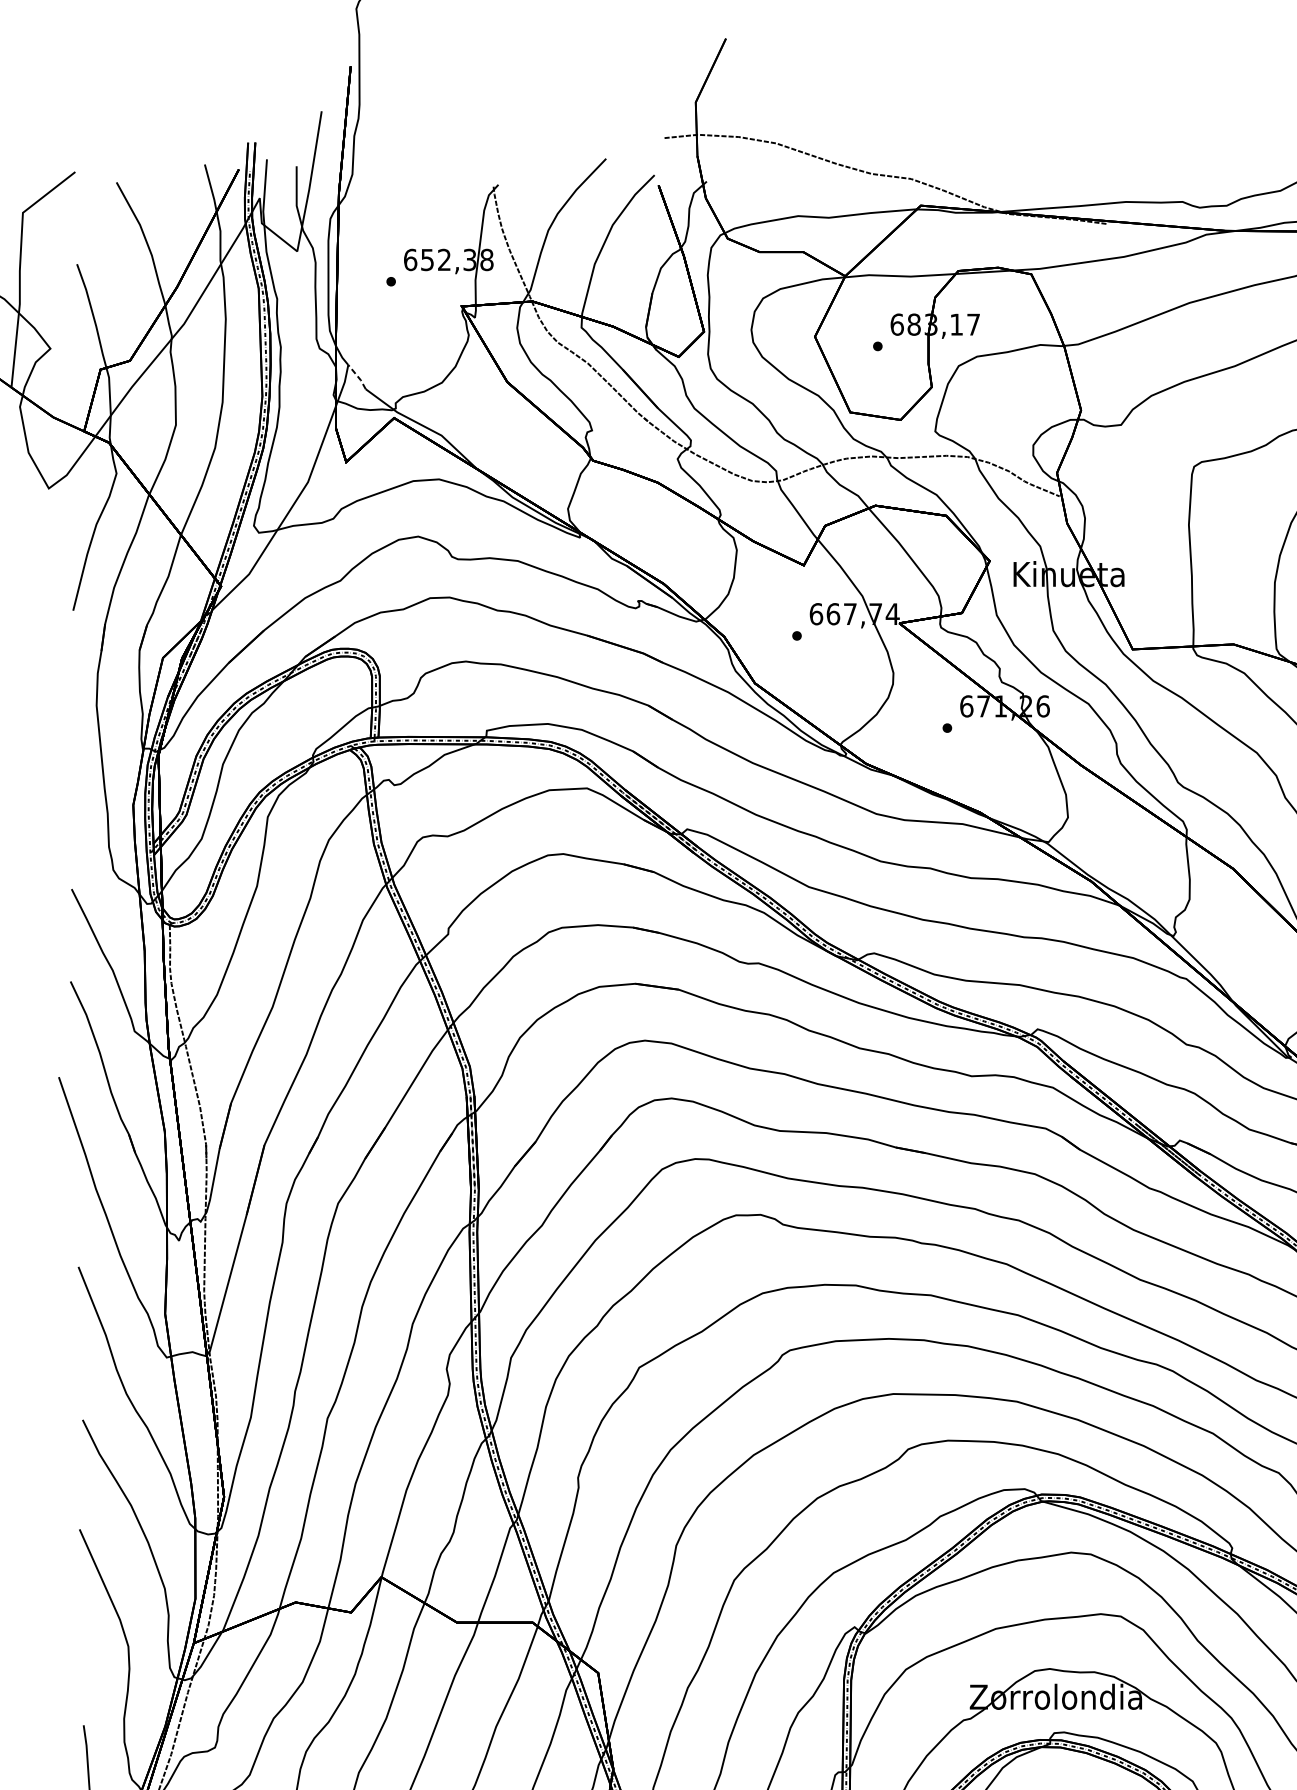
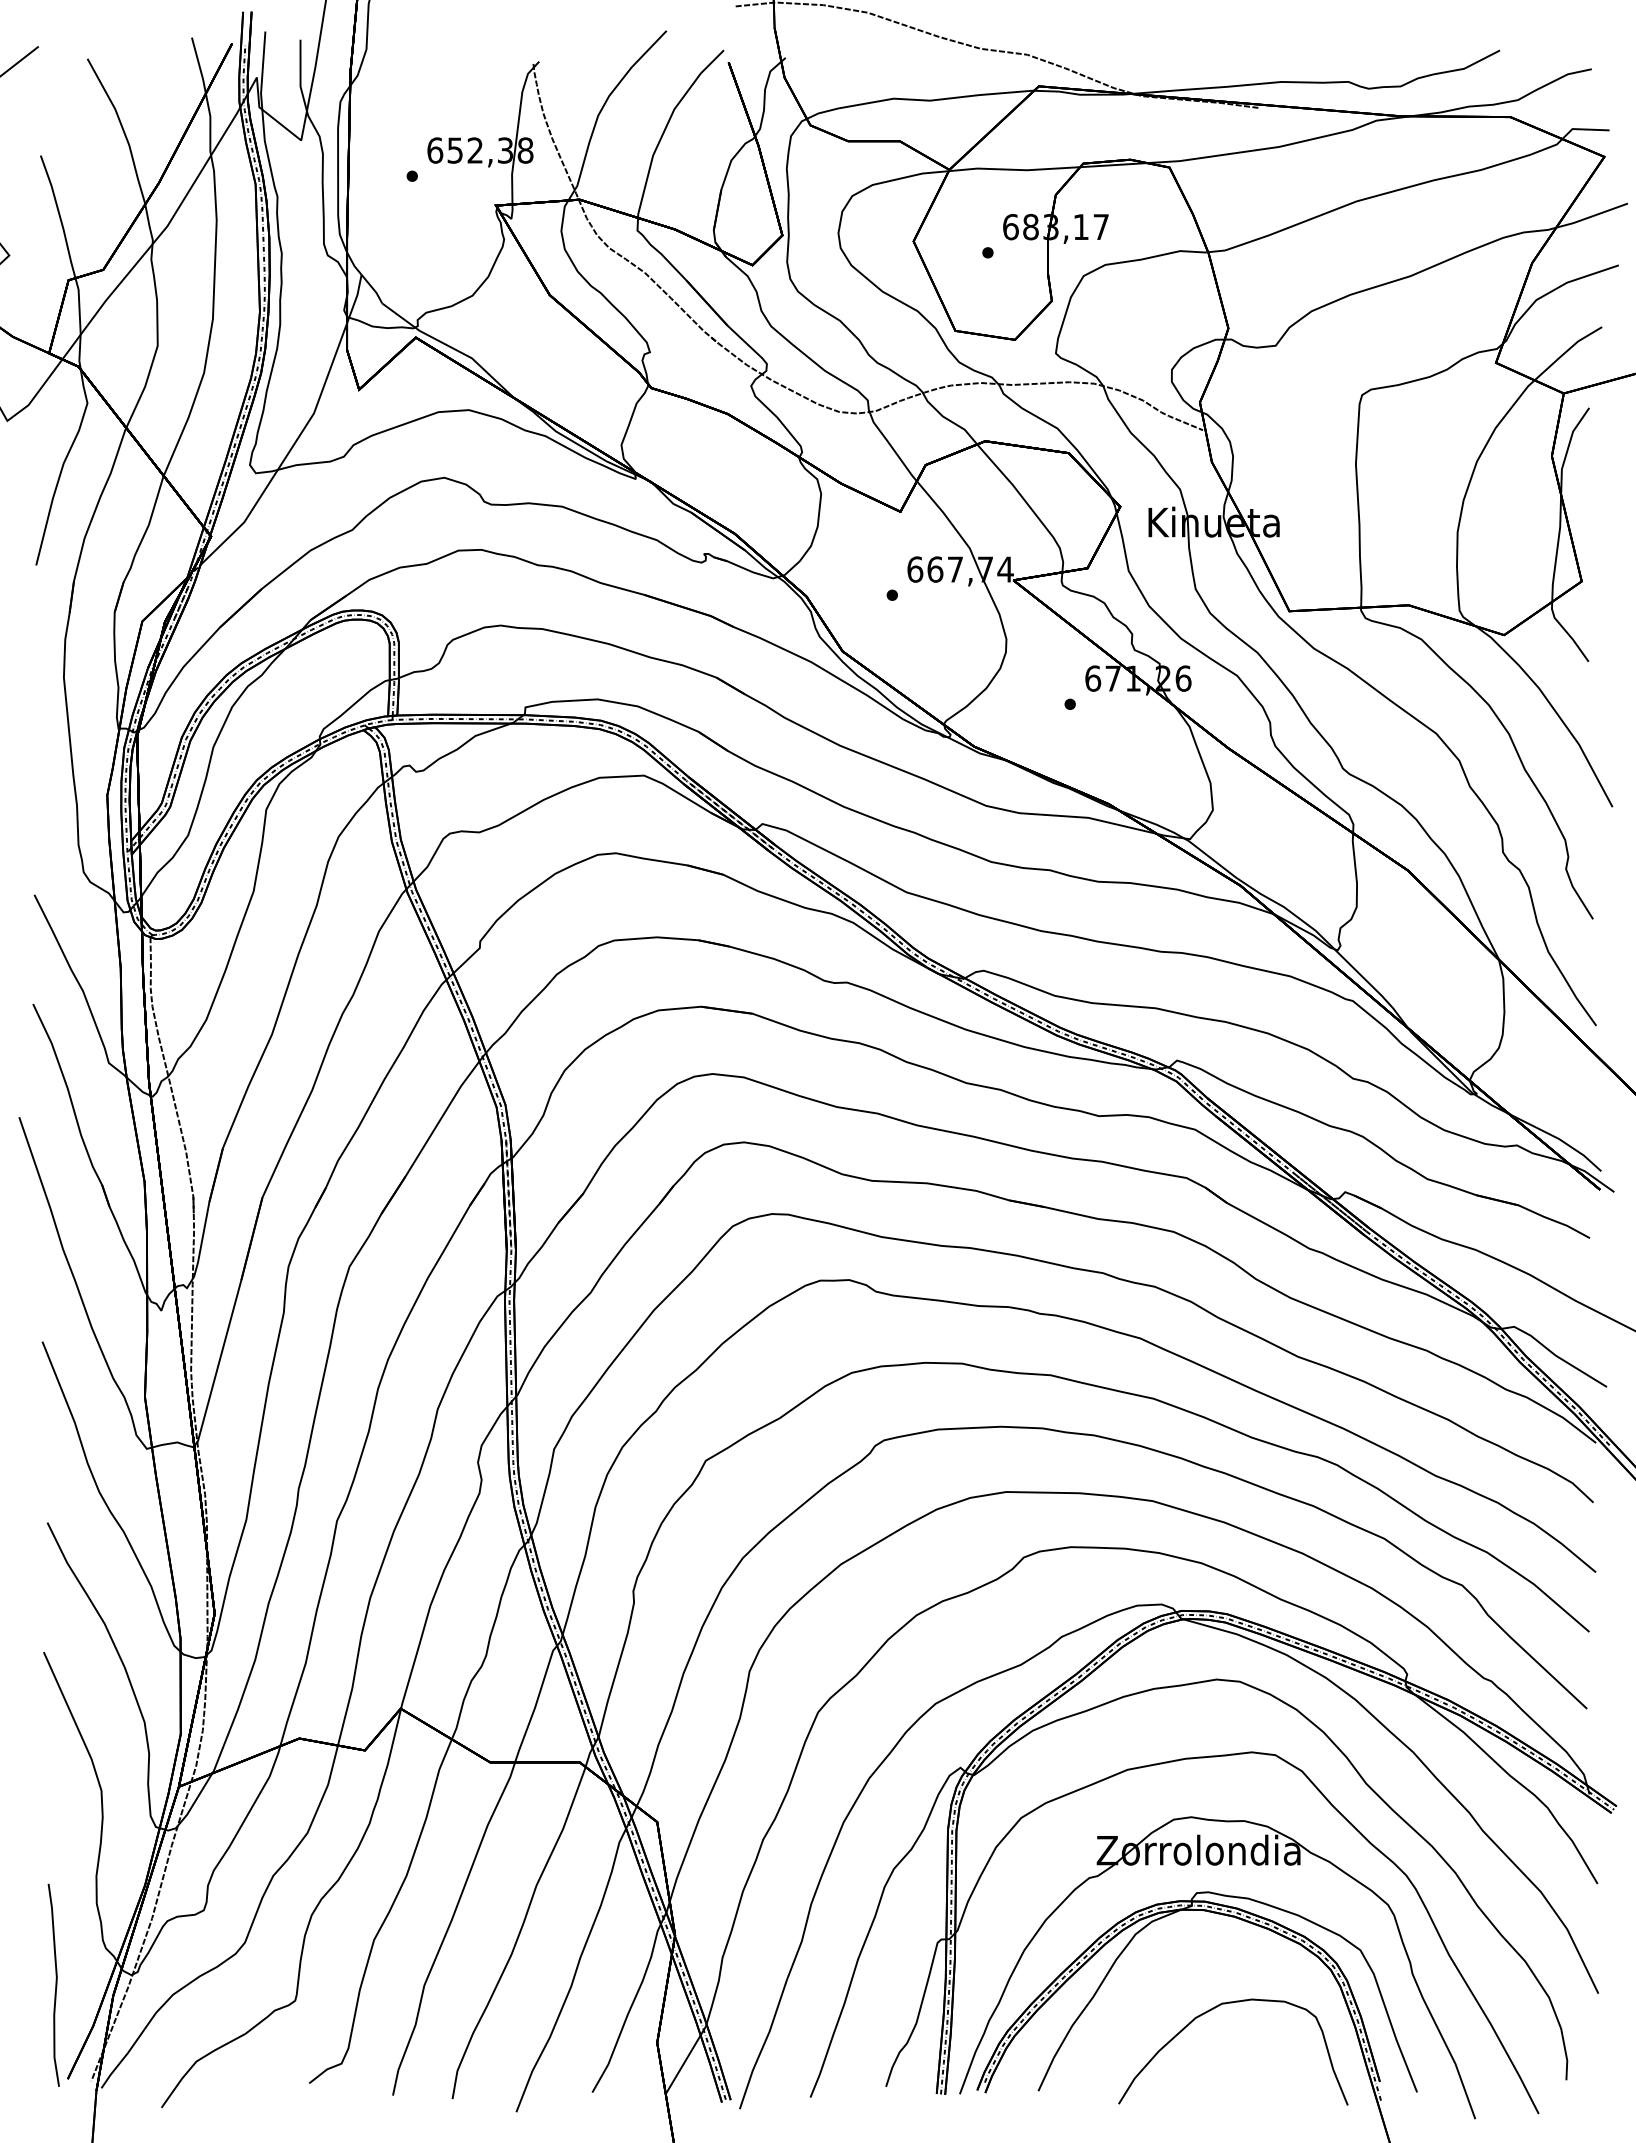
line: (358, 377) -> (373, 289), dashed -> solid

